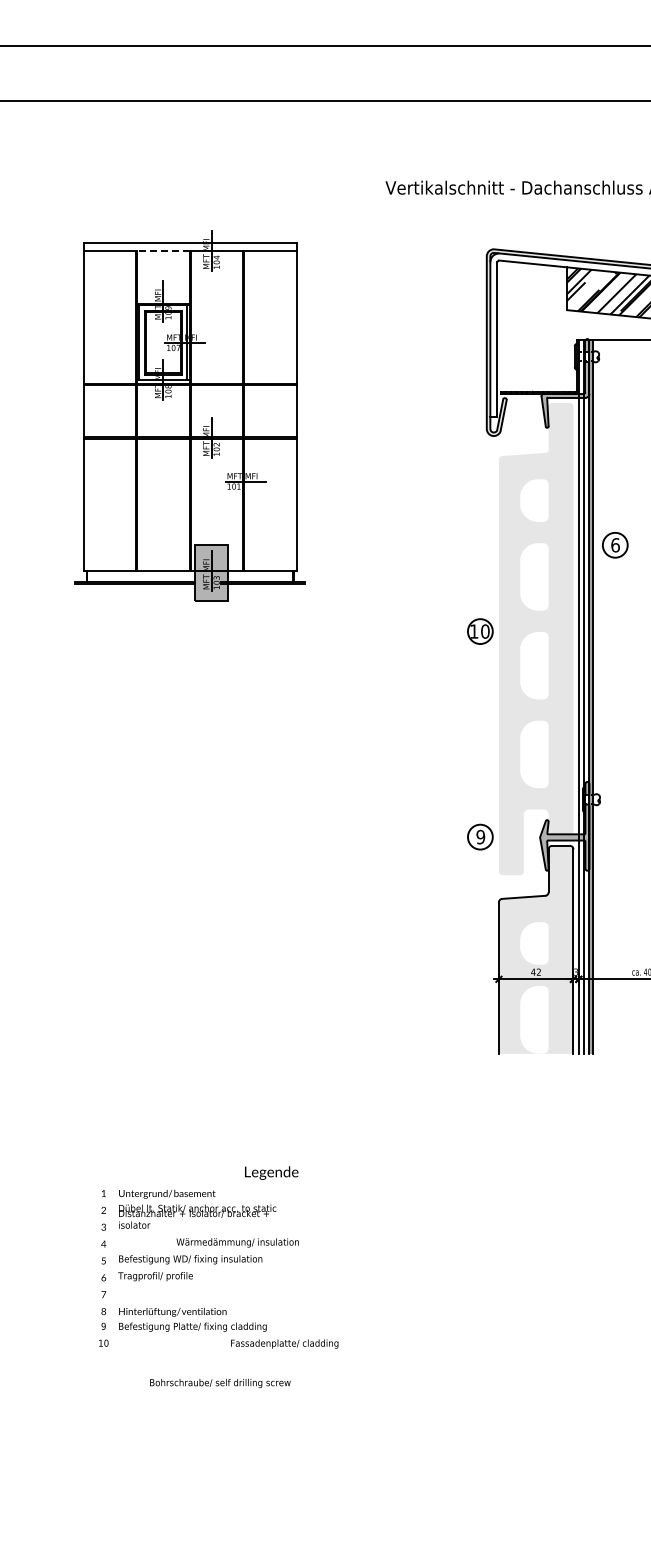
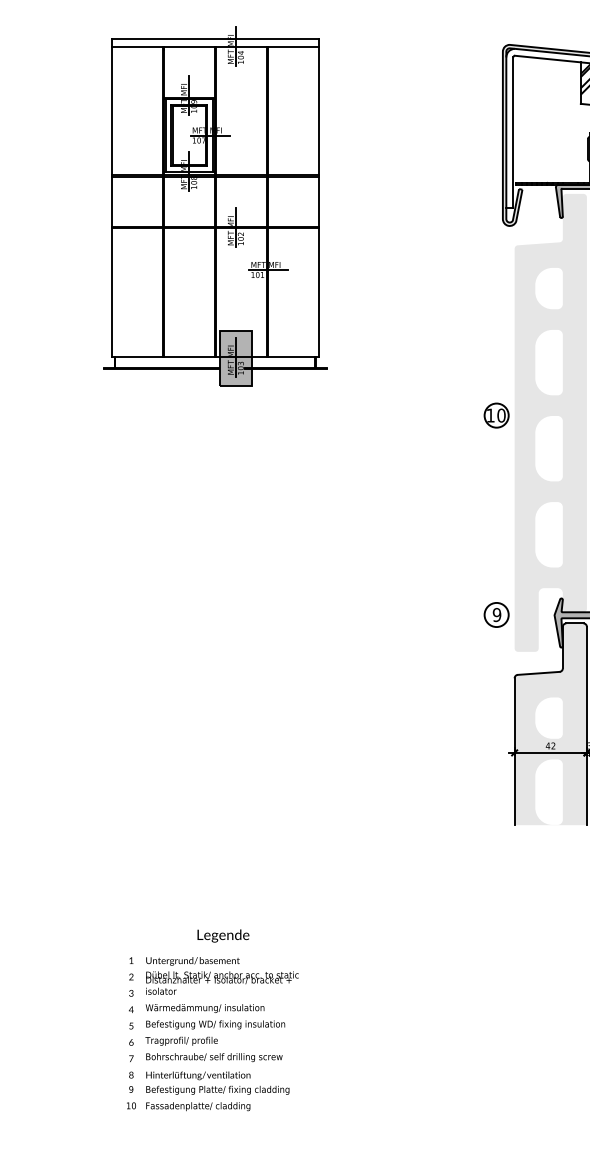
line: (162, 251) -> (188, 46), dashed -> solid
text: (271, 1172) -> (223, 935), moved
text: (237, 1242) -> (204, 1008), moved
text: (284, 1343) -> (198, 1106), moved
text: (220, 1383) -> (214, 1057), moved

